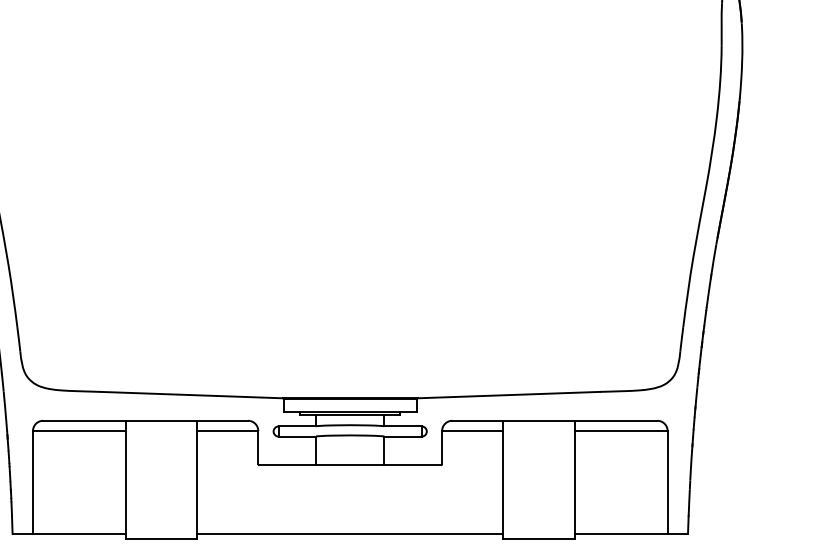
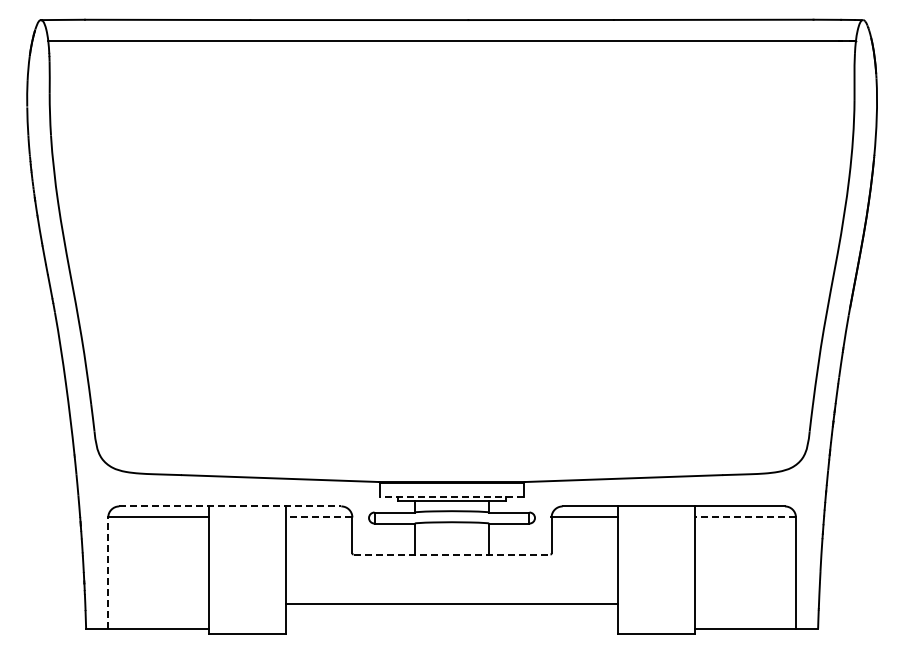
line: (350, 411) -> (452, 496), solid -> dashed
line: (145, 420) -> (230, 506), solid -> dashed
line: (227, 431) -> (318, 517), solid -> dashed
line: (621, 431) -> (745, 517), solid -> dashed
line: (350, 465) -> (452, 554), solid -> dashed
line: (33, 482) -> (108, 573), solid -> dashed
line: (350, 533) -> (452, 603), moved

